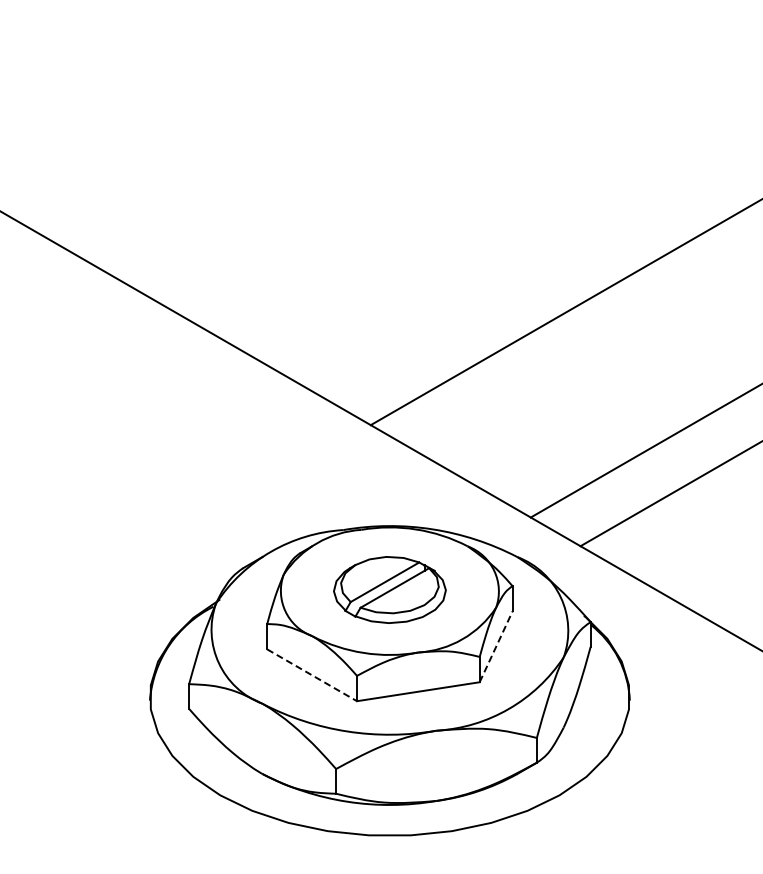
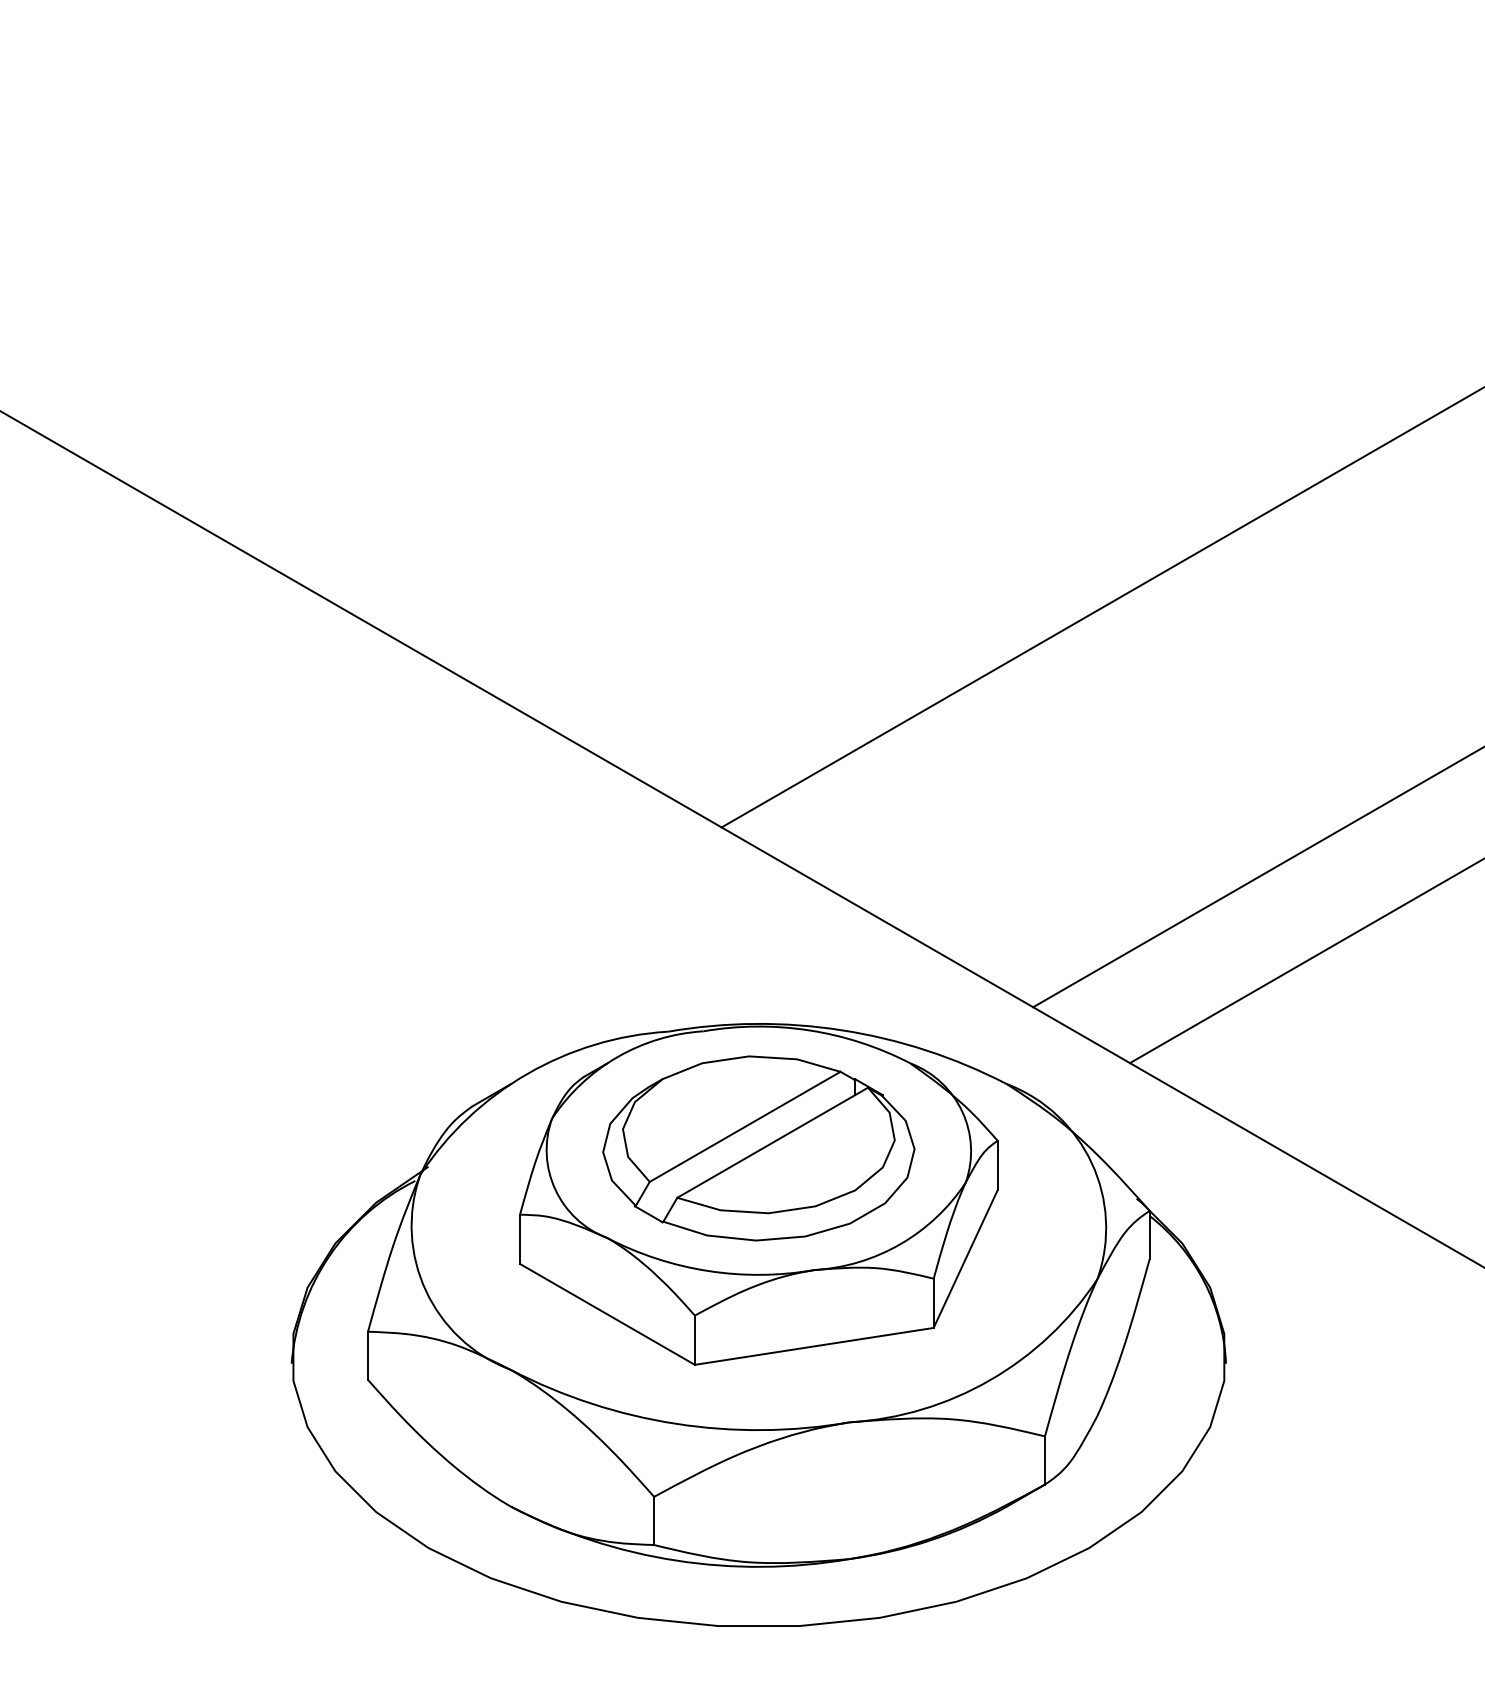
part: (389, 589) -> (758, 1147), size x1.43
line: (496, 646) -> (966, 1258), dashed -> solid
line: (312, 675) -> (608, 1314), dashed -> solid

